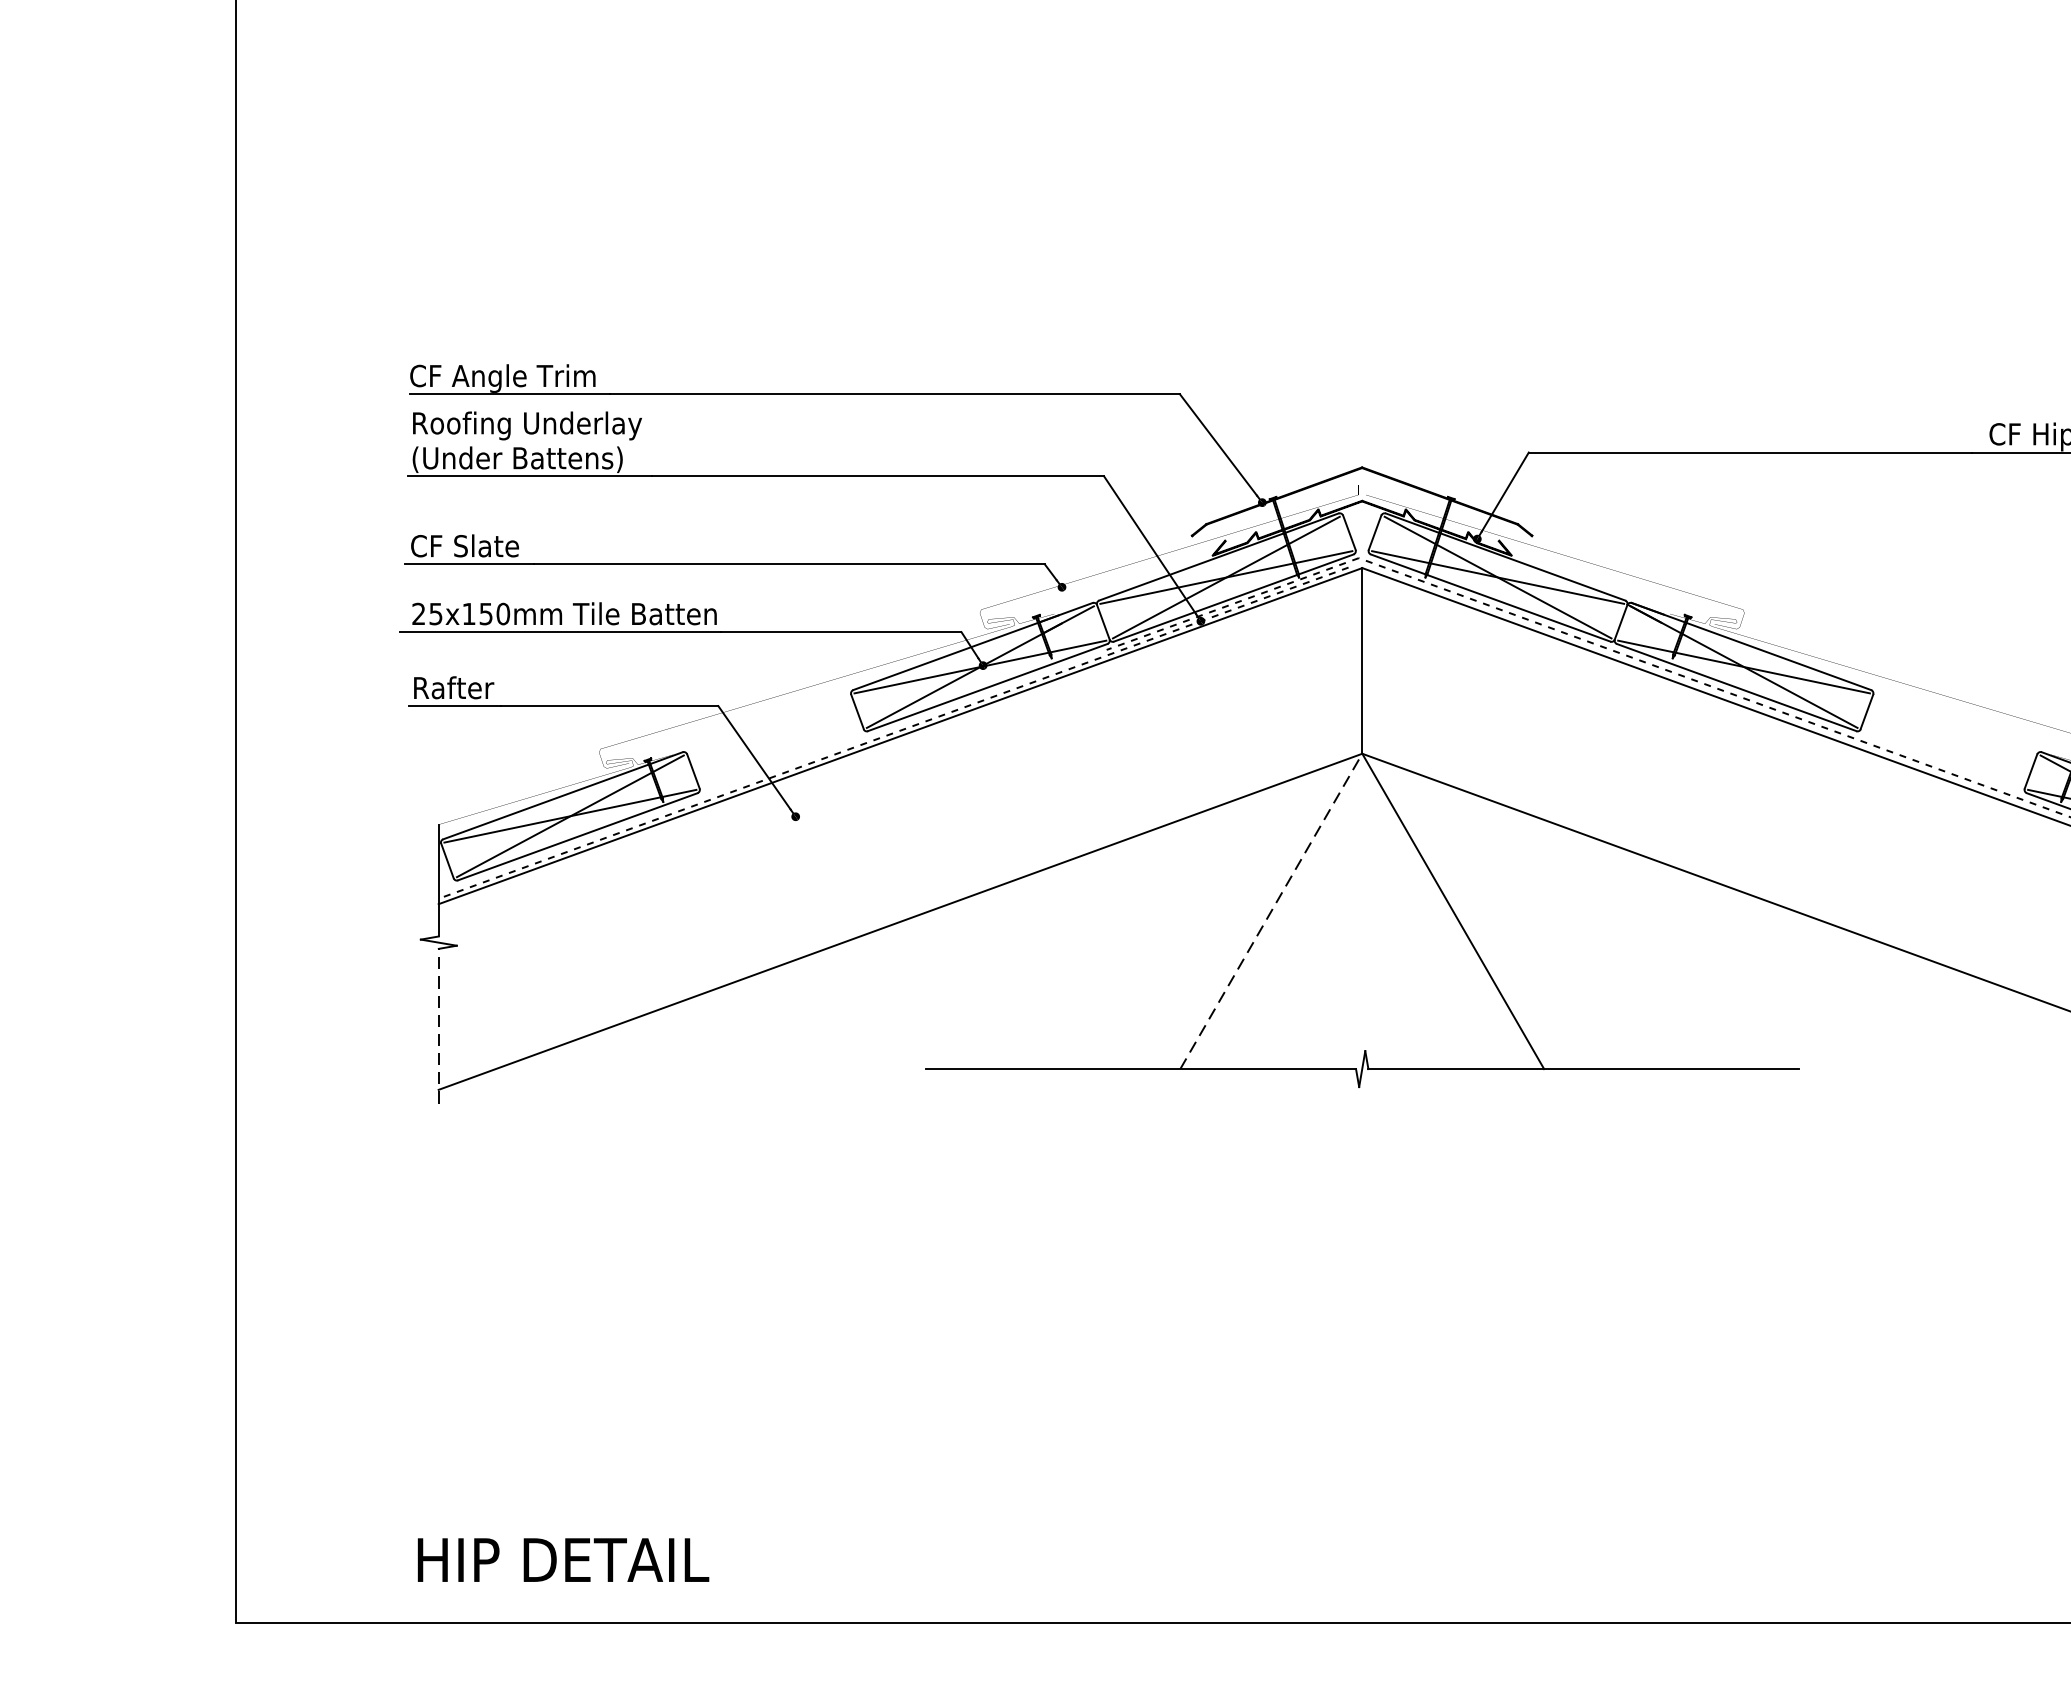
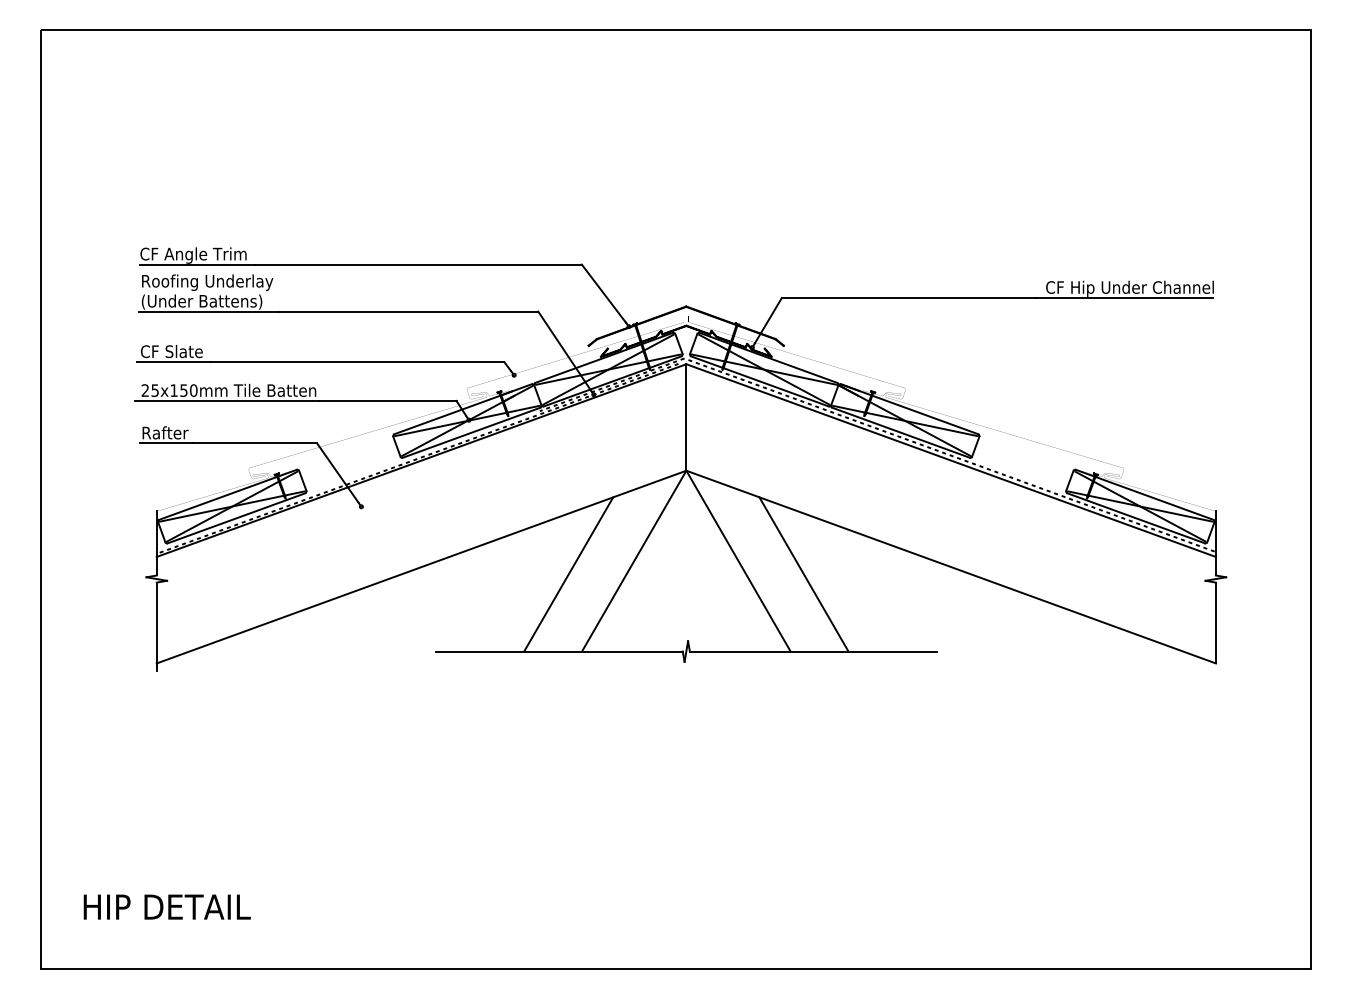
line: (1271, 910) -> (634, 560), dashed -> solid
line: (1156, 934) -> (568, 574), added
line: (1566, 934) -> (803, 574), added
line: (438, 1025) -> (156, 626), dashed -> solid
text: (562, 1559) -> (166, 906), moved

